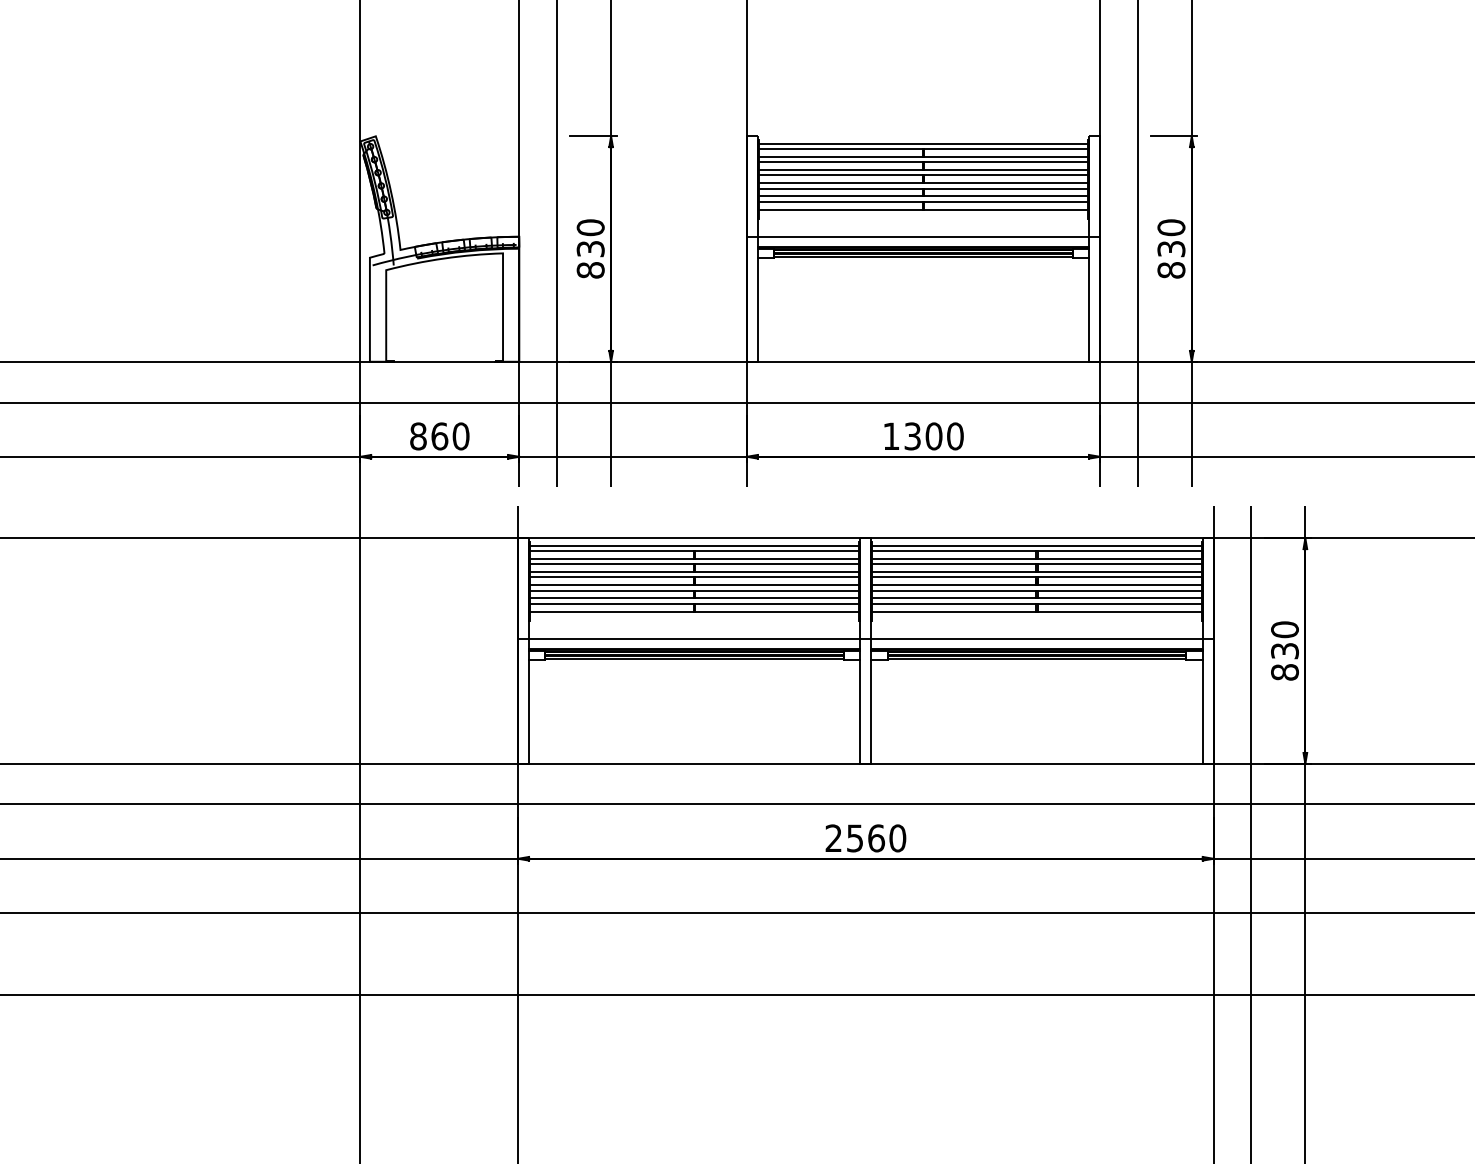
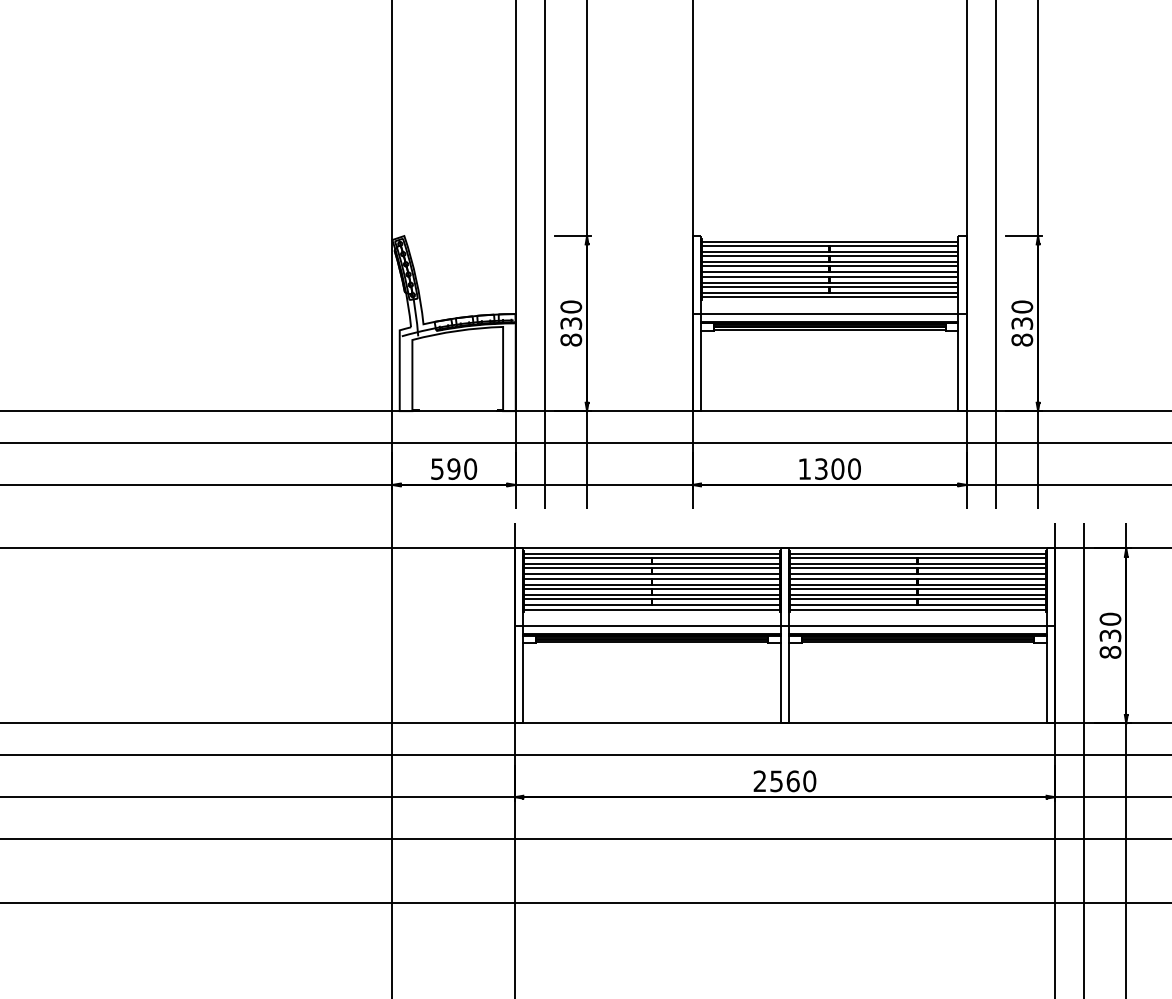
line: (923, 215) -> (829, 297), added
text: (428, 435) -> (445, 468), 860 -> 590
line: (694, 617) -> (651, 609), added
line: (1036, 617) -> (917, 609), added

